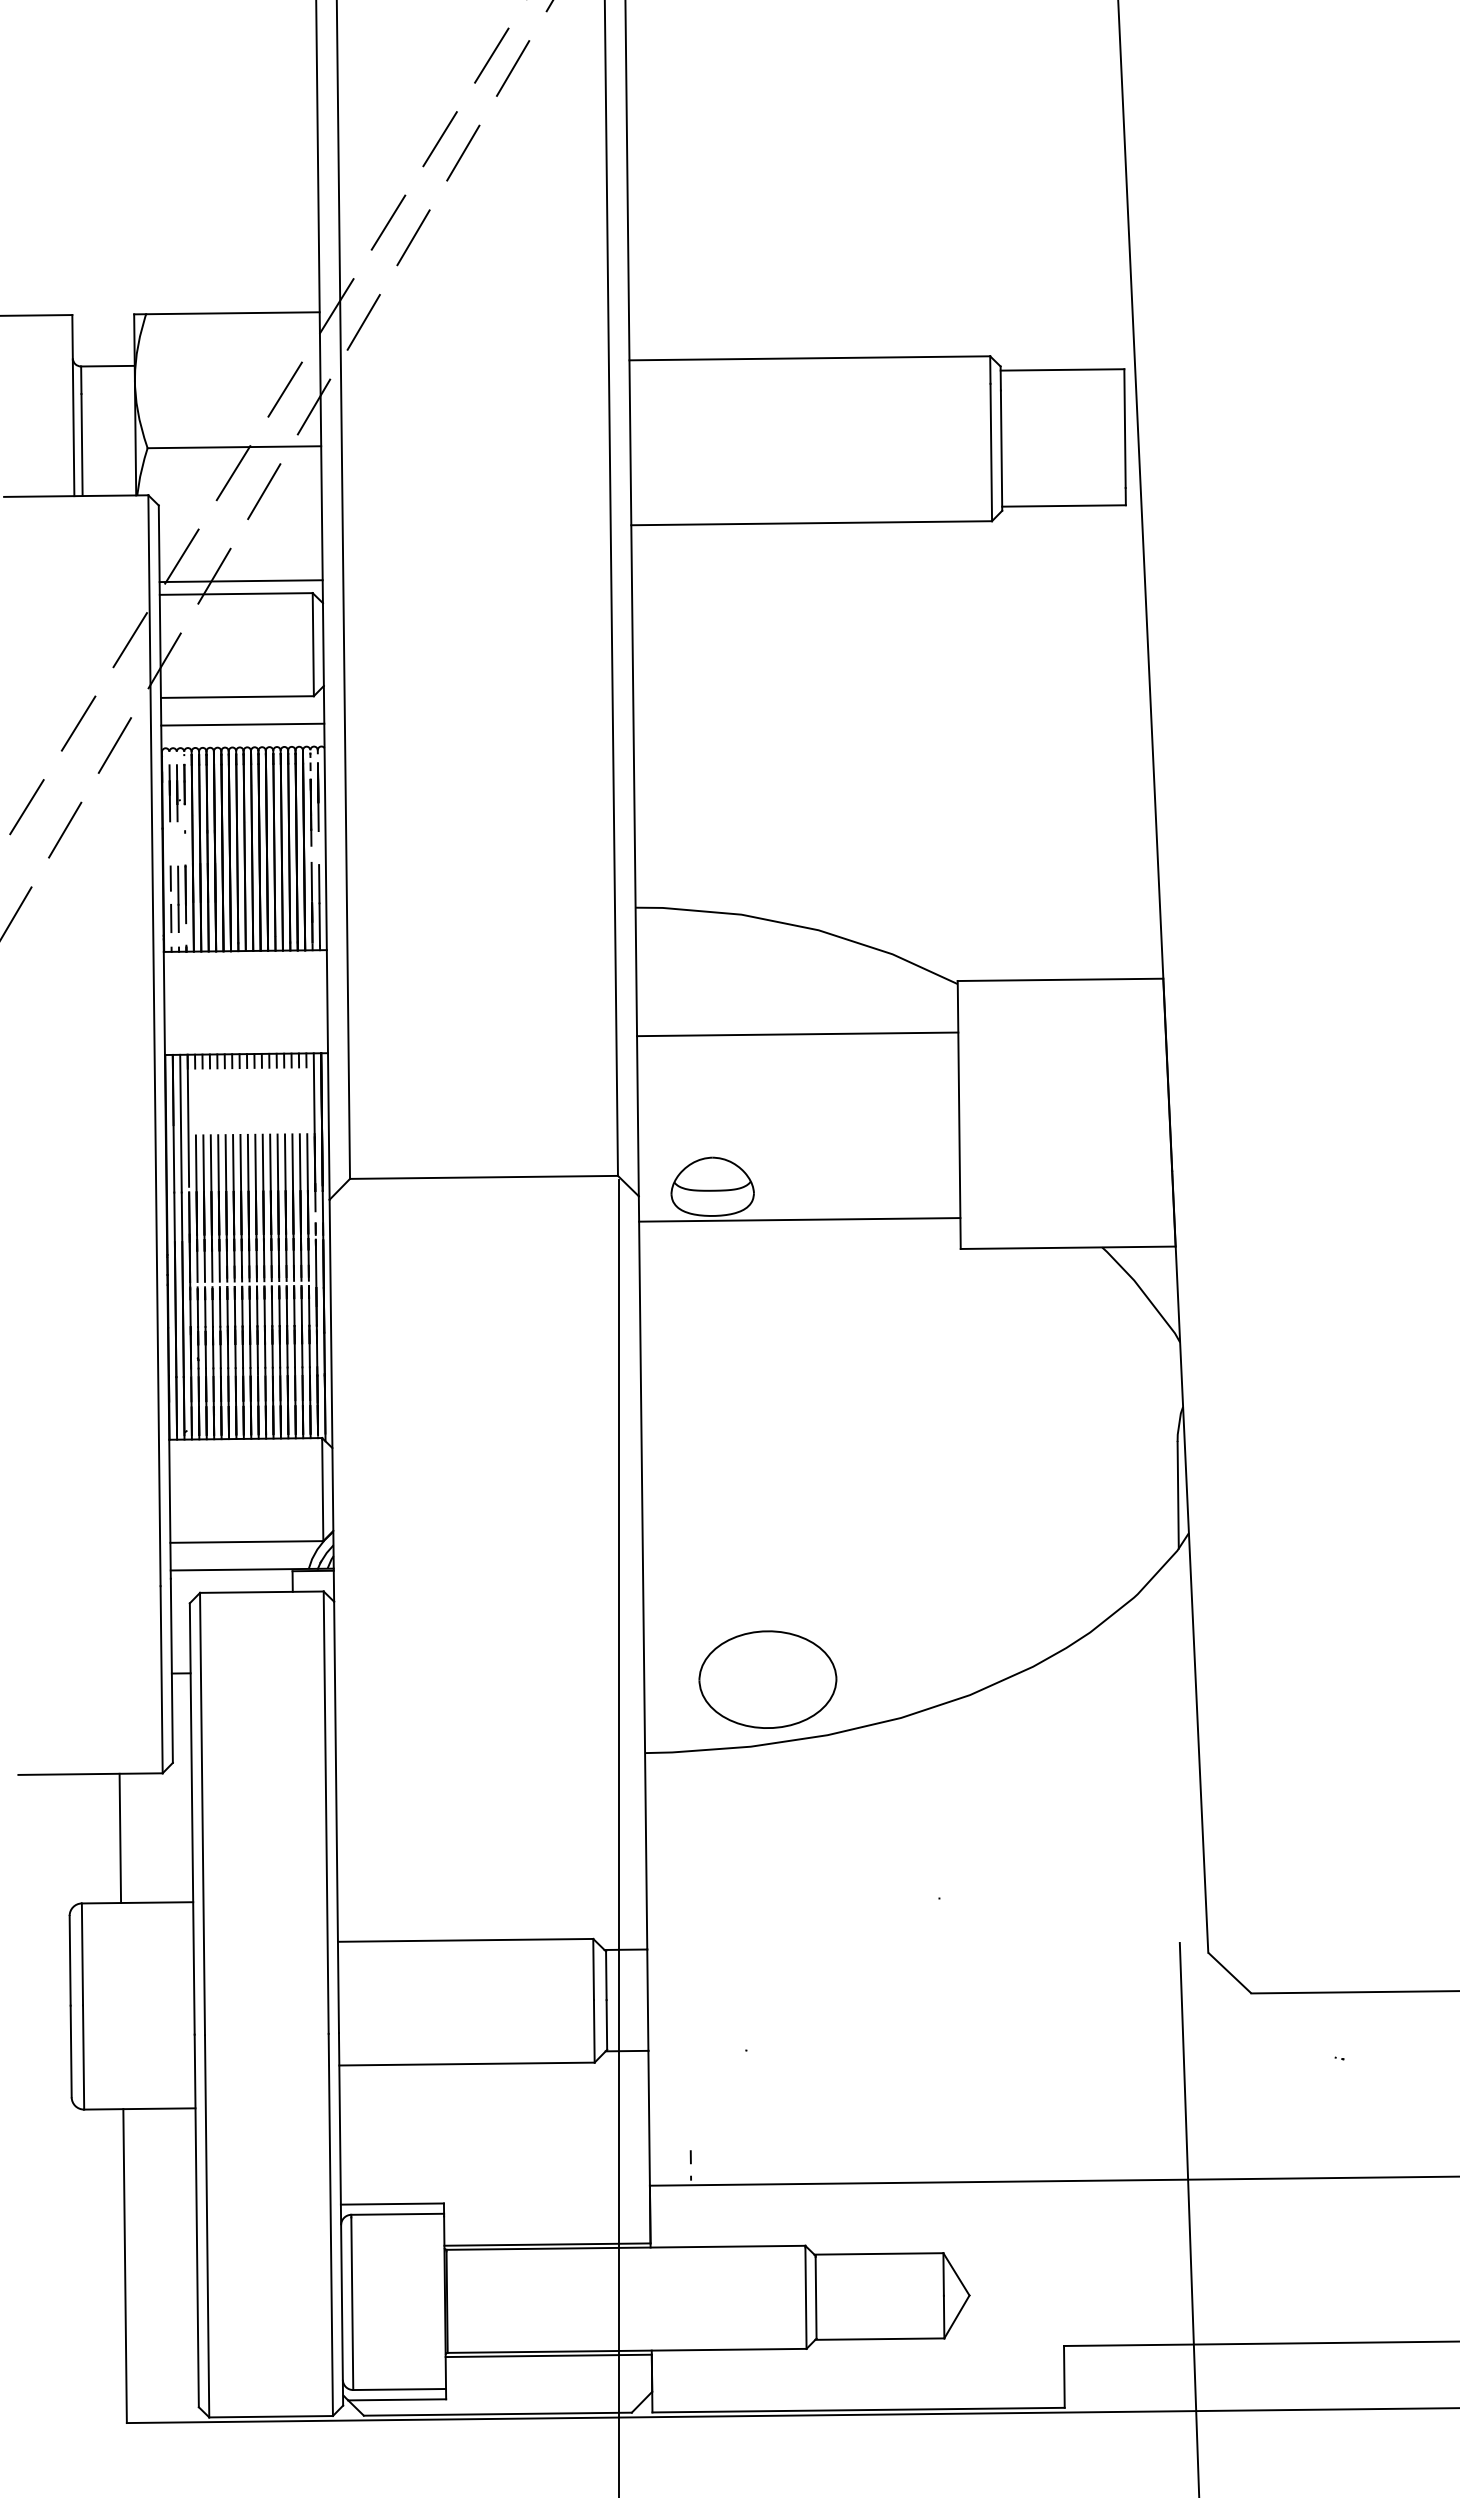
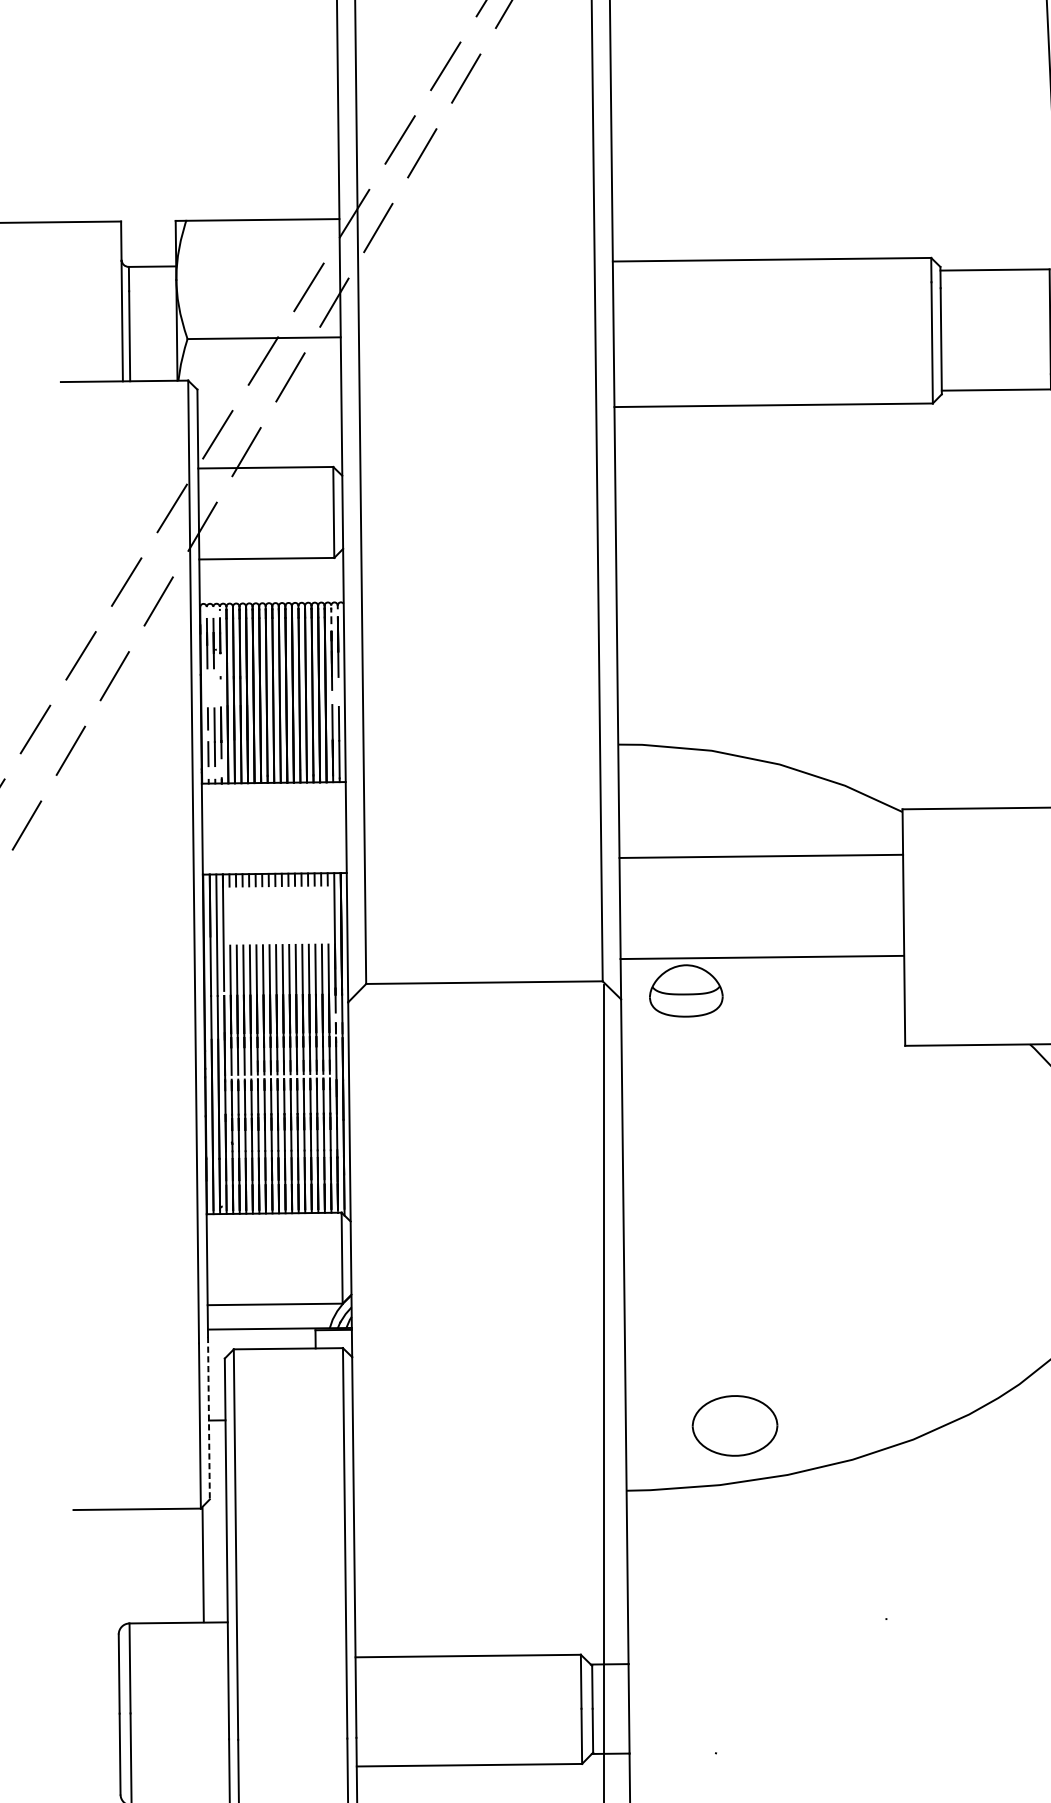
line: (240, 581) -> (269, 456), removed
line: (242, 724) -> (271, 582), removed
line: (799, 1219) -> (762, 957), moved
line: (171, 1671) -> (208, 1418), solid -> dashed
part: (767, 1679) -> (734, 1425), size x0.7
line: (120, 1838) -> (203, 1565), moved

